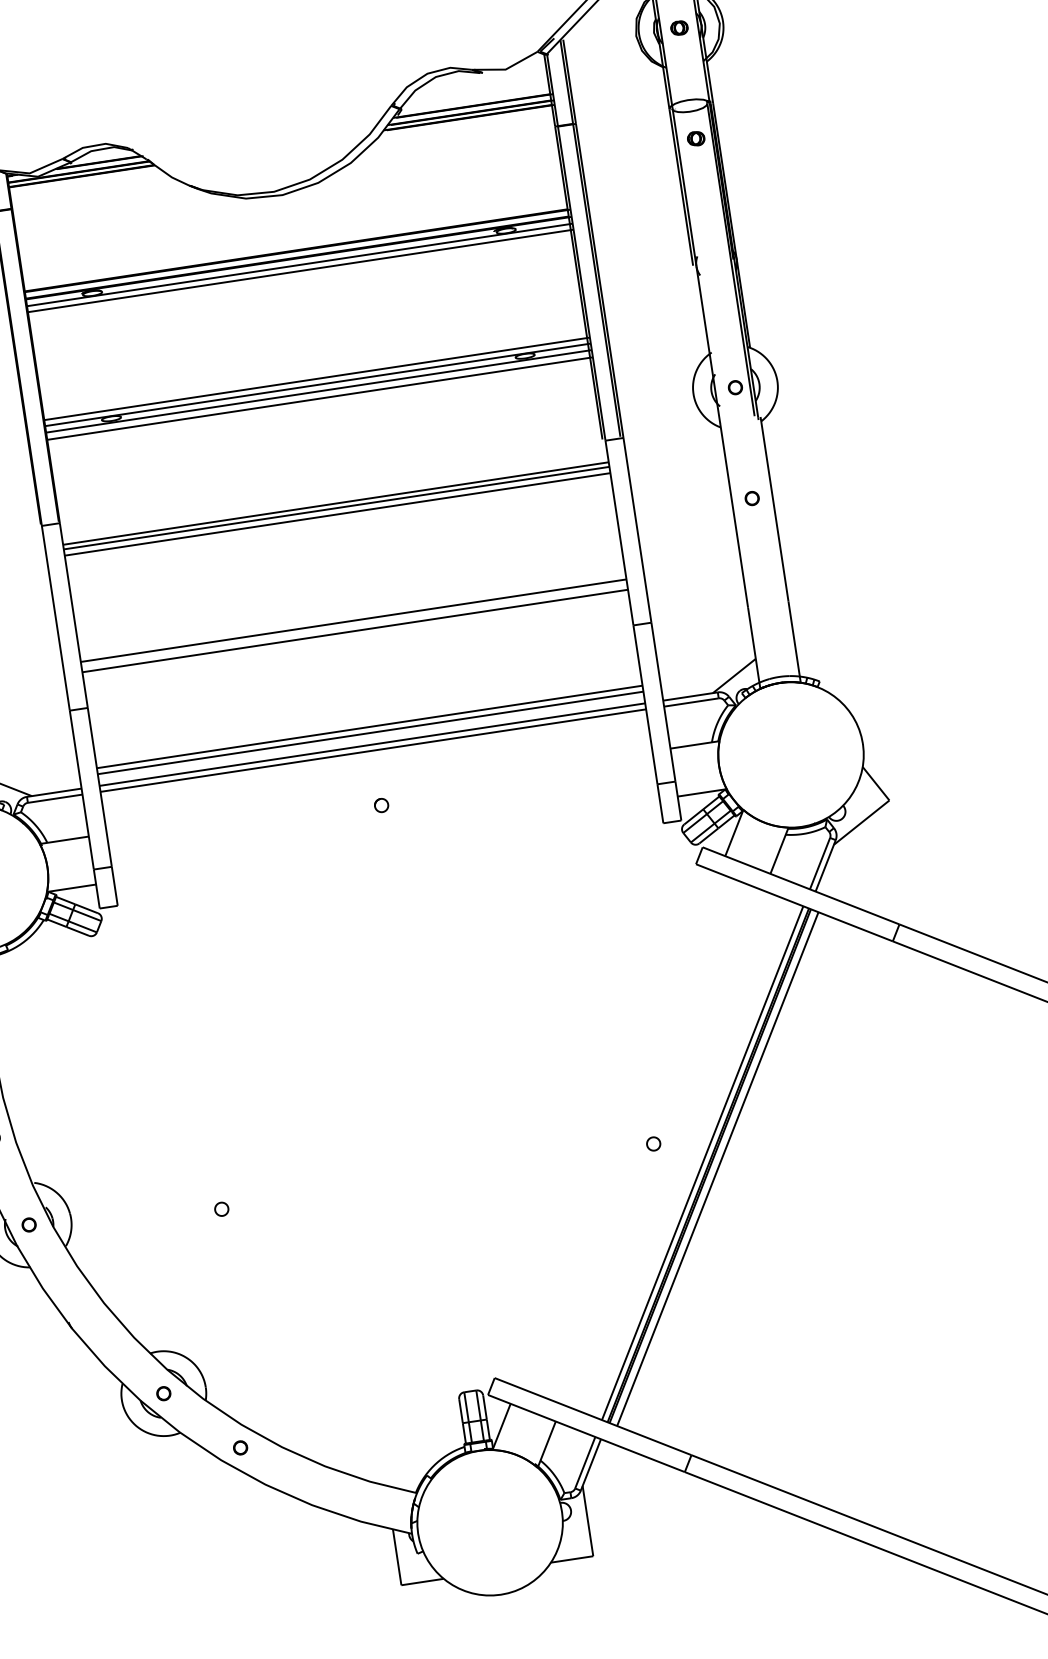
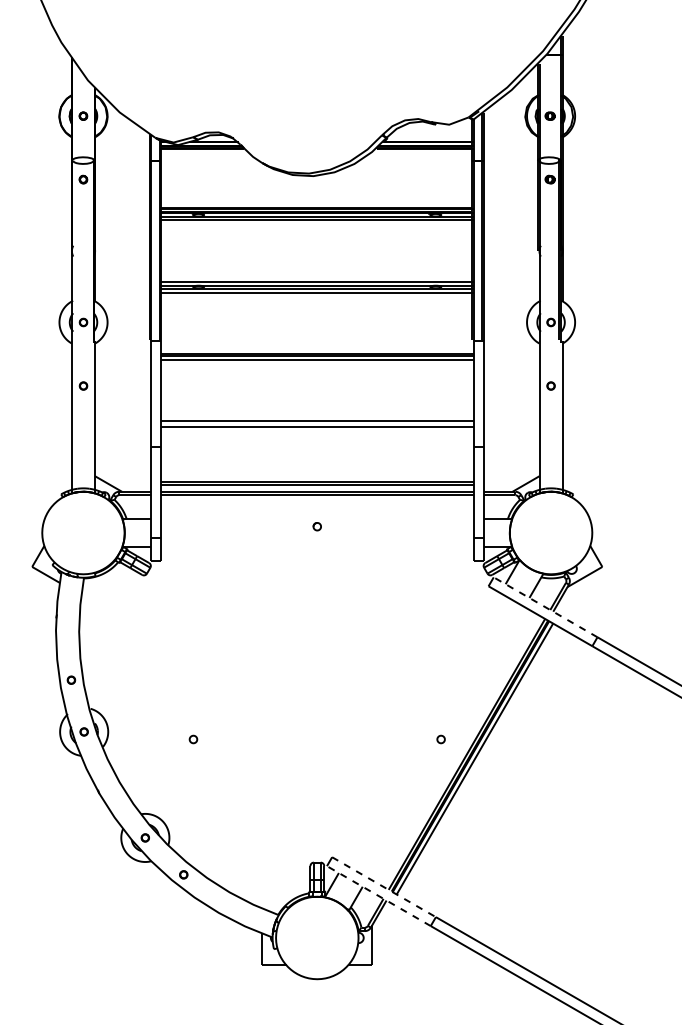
line: (800, 886) -> (545, 607), solid -> dashed
line: (593, 1417) -> (384, 887), solid -> dashed
line: (585, 1434) -> (378, 896), solid -> dashed

